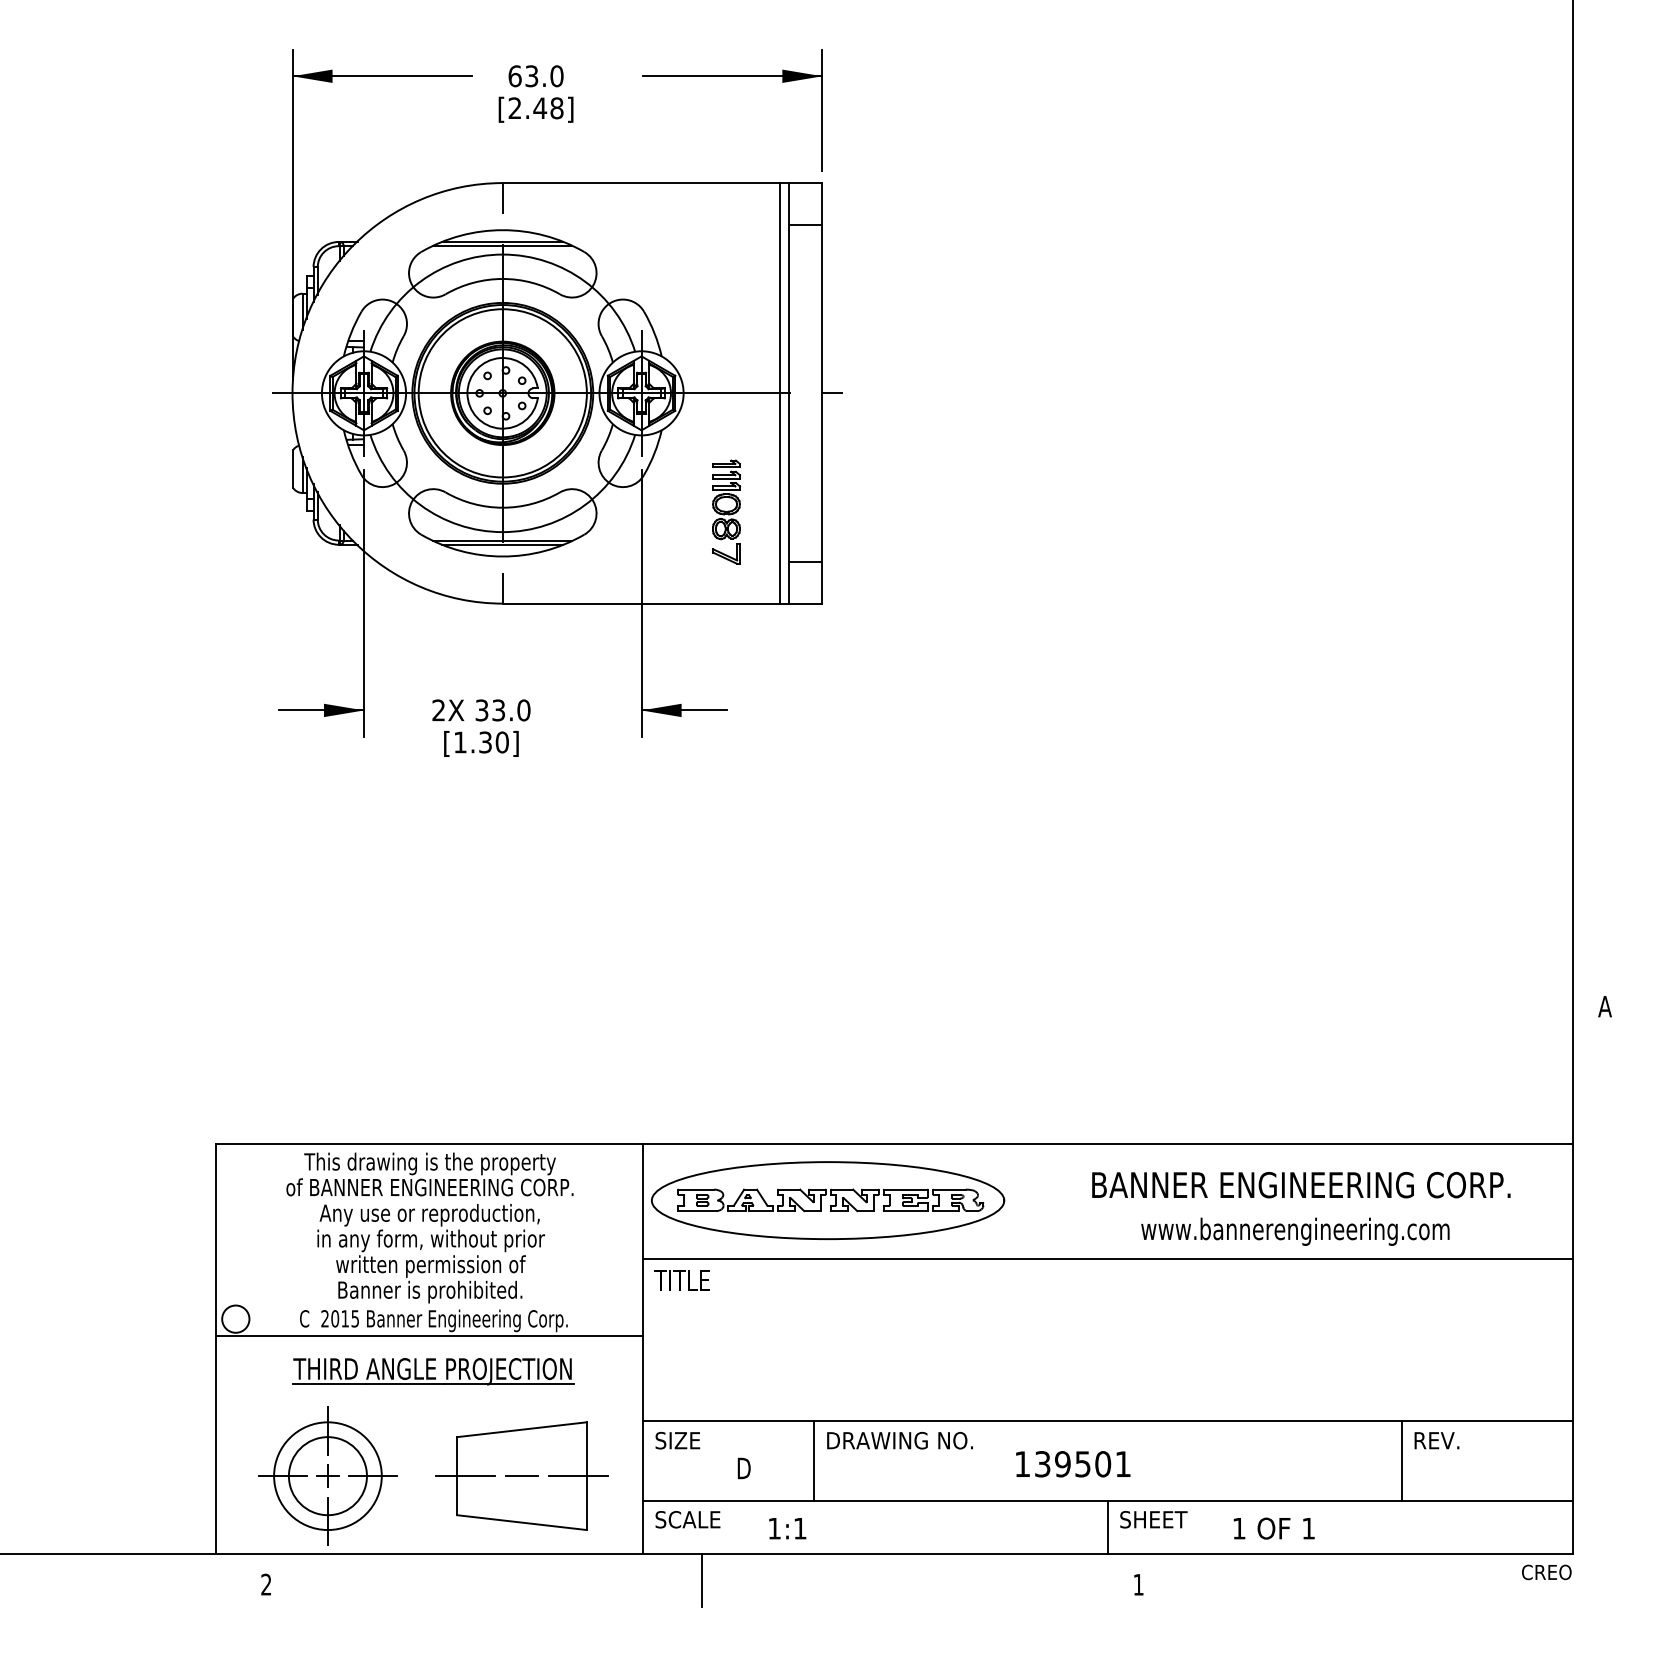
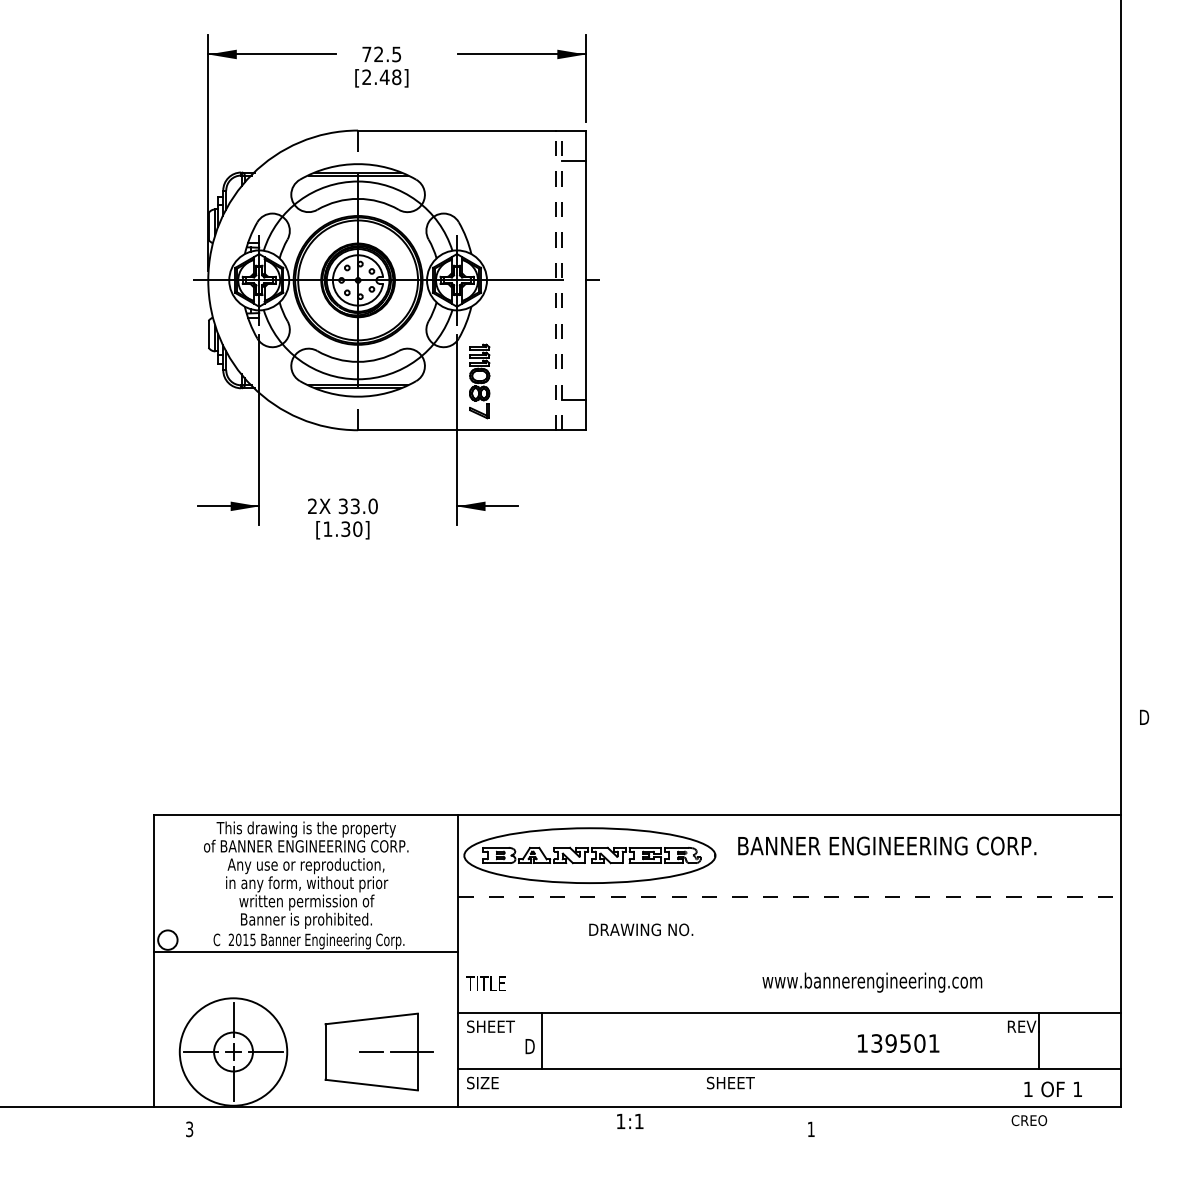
text: (535, 76) -> (381, 54), 63.0 -> 72.5
line: (780, 392) -> (556, 279), solid -> dashed
line: (788, 392) -> (561, 279), solid -> dashed
part: (726, 511) -> (479, 380), moved
text: (1605, 1006) -> (1143, 717), A -> D
text: (1301, 1185) -> (887, 846), moved
text: (1295, 1231) -> (872, 982), moved
line: (1108, 1259) -> (789, 897), solid -> dashed
text: (681, 1280) -> (485, 983), moved
part: (433, 1371) -> (308, 977), removed
text: (696, 1440) -> (496, 1026), SIZE -> SHEET
text: (899, 1440) -> (640, 929), moved
line: (814, 1460) -> (542, 1040), moved
line: (1401, 1460) -> (1038, 1040), moved
text: (1073, 1464) -> (898, 1043), moved
circle: (327, 1476) -> (233, 1052), size x0.7
circle: (327, 1476) -> (233, 1052), size x1.4
line: (465, 1476) -> (331, 1052), removed
text: (694, 1519) -> (494, 1082), SCALE -> SIZE
text: (1153, 1519) -> (730, 1082), moved
line: (1108, 1526) -> (789, 1087), removed
text: (787, 1528) -> (630, 1121), moved
text: (1273, 1528) -> (1052, 1089), moved
text: (1546, 1572) -> (1029, 1120), moved
line: (701, 1580) -> (499, 1126), removed
text: (266, 1584) -> (189, 1129), 2 -> 3

